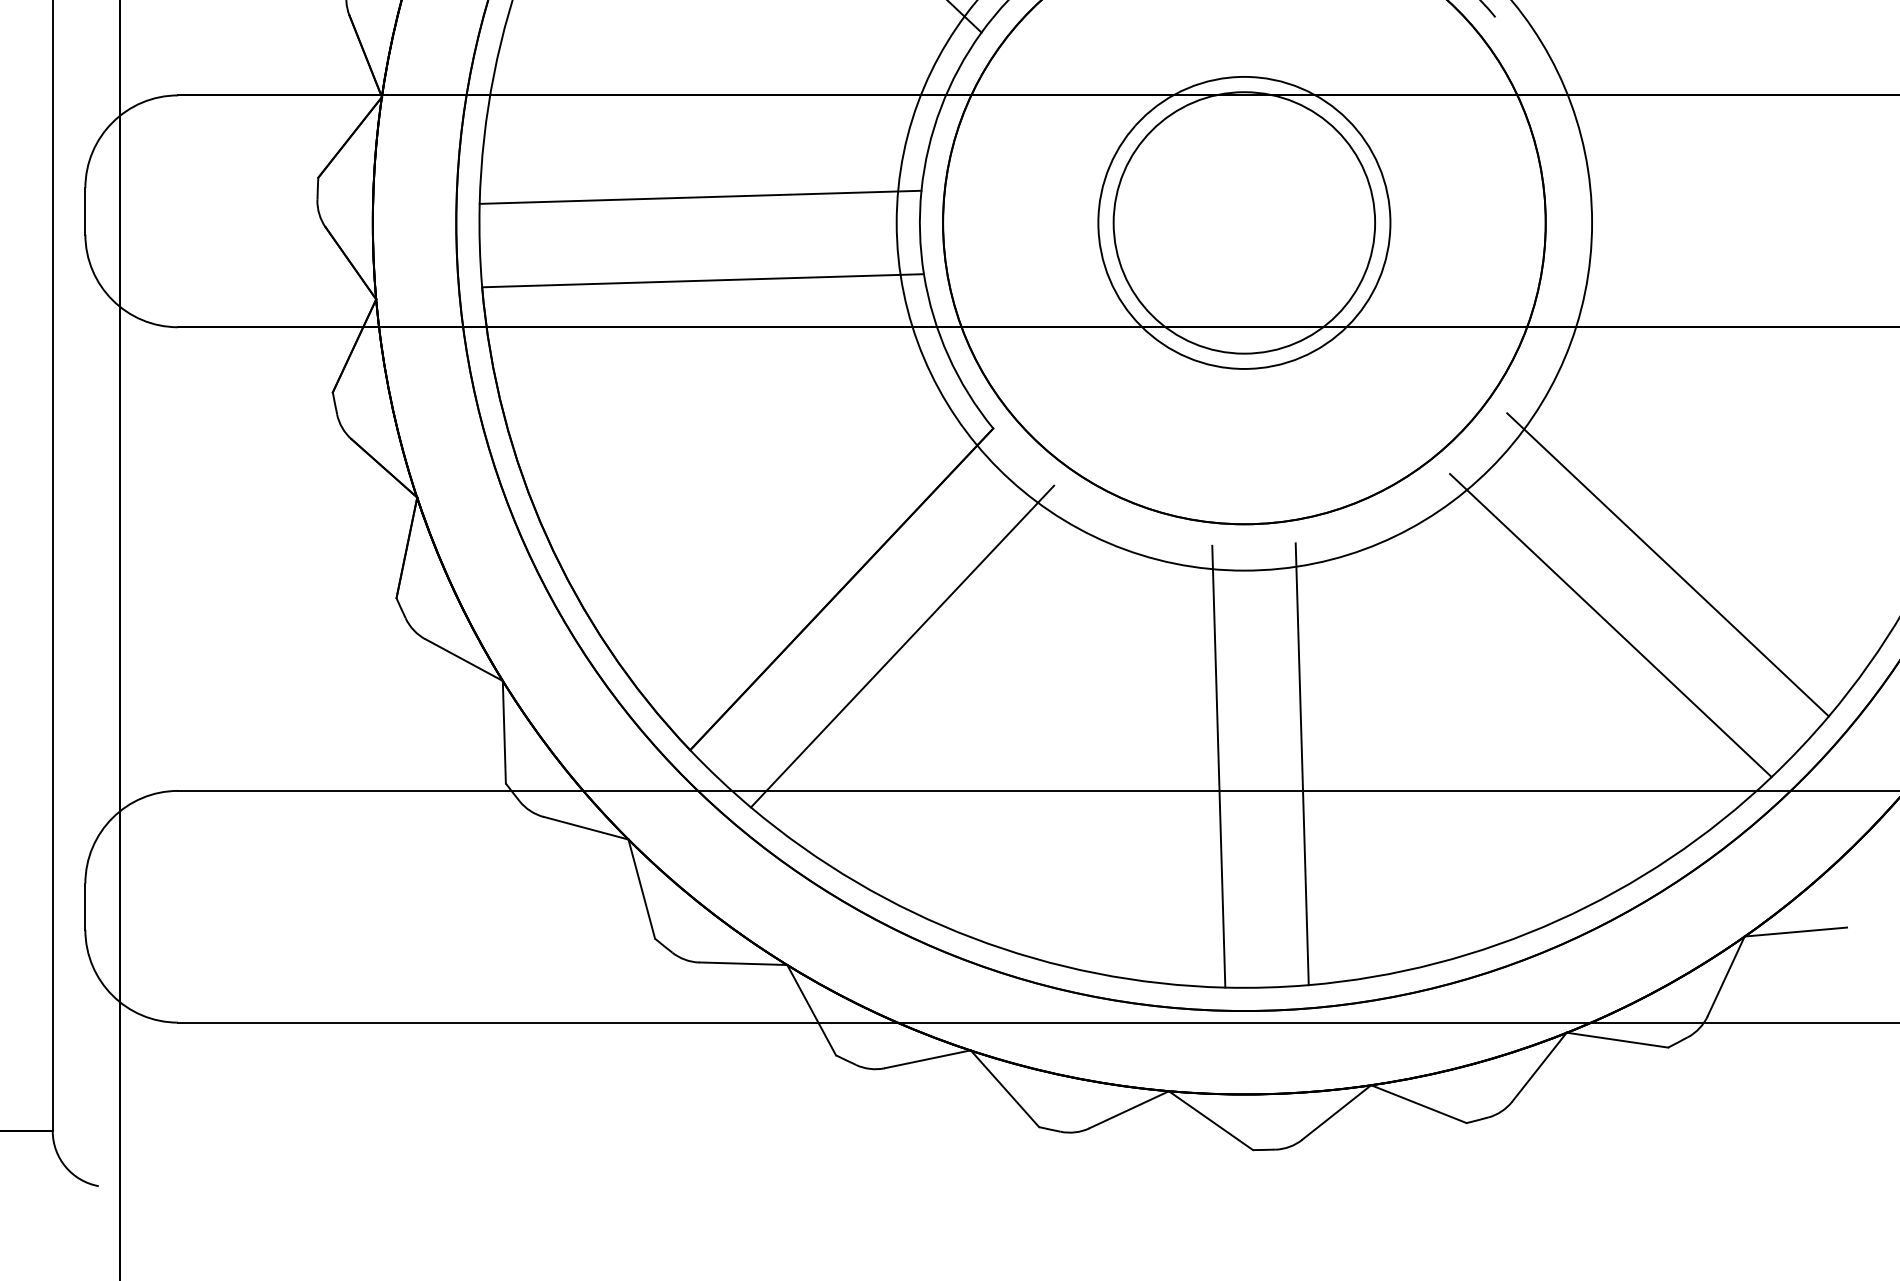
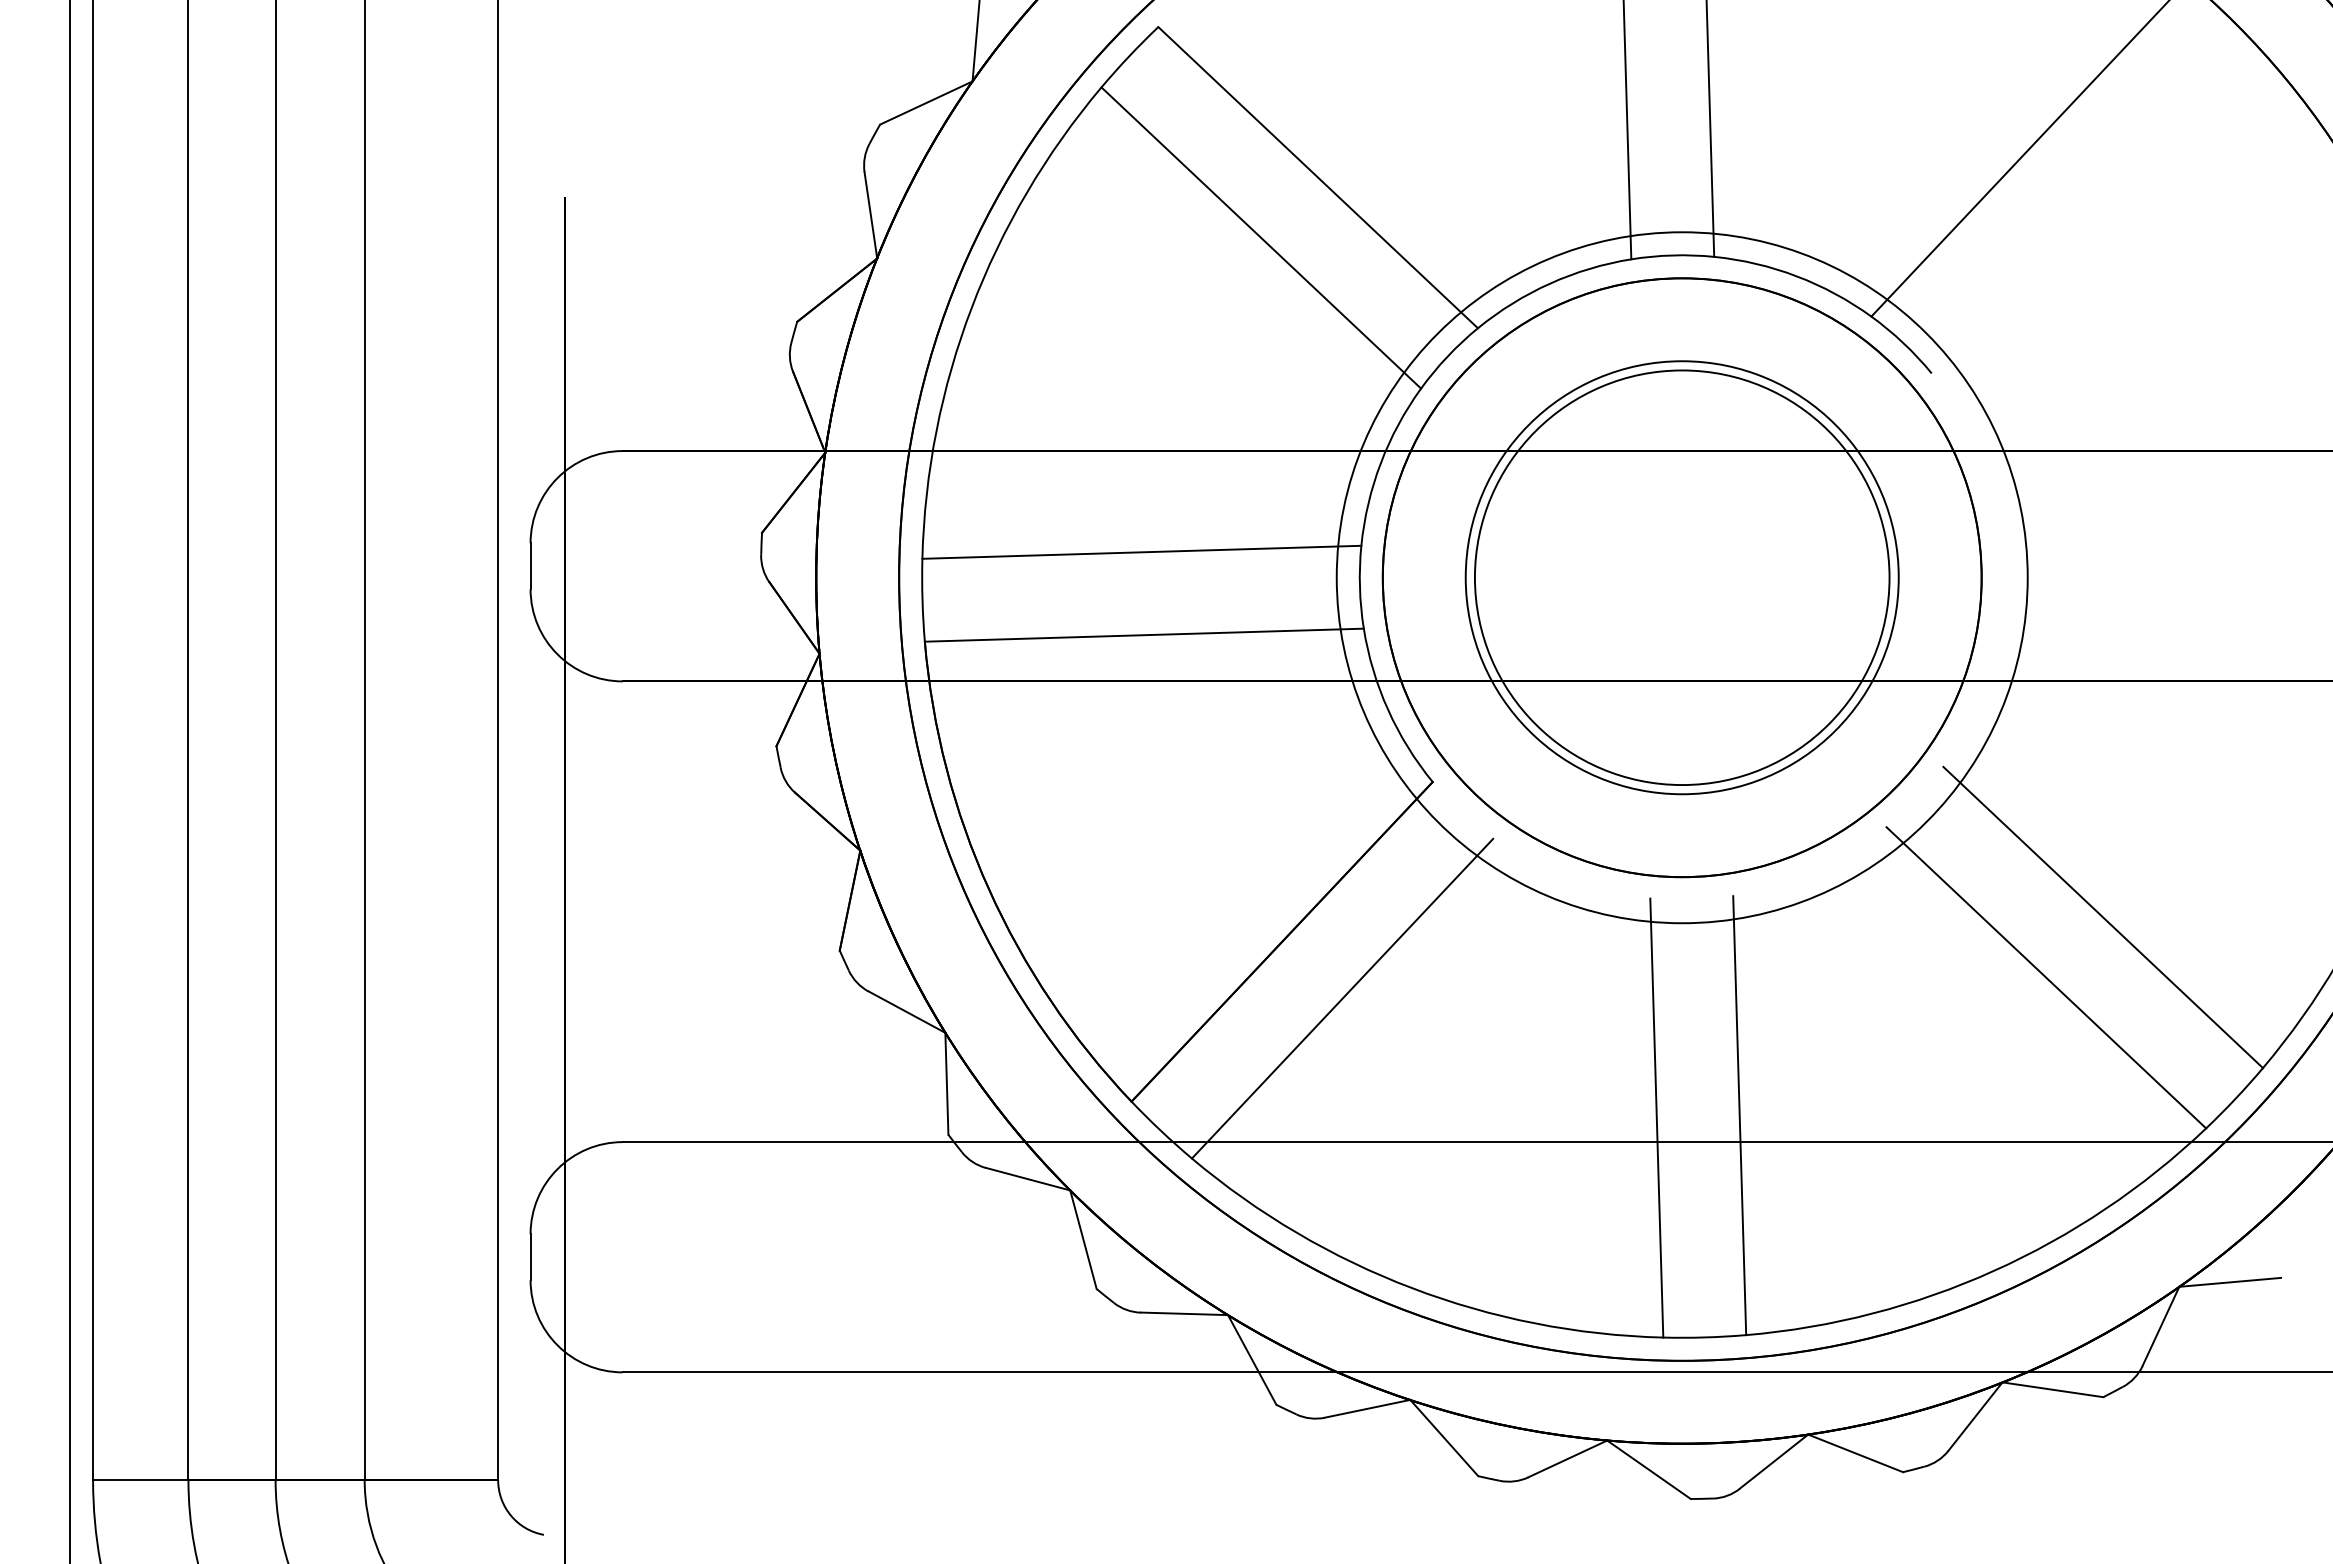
circle: (1243, 222) -> (1681, 577), size x1.43
circle: (1243, 222) -> (1681, 577), size x1.67

